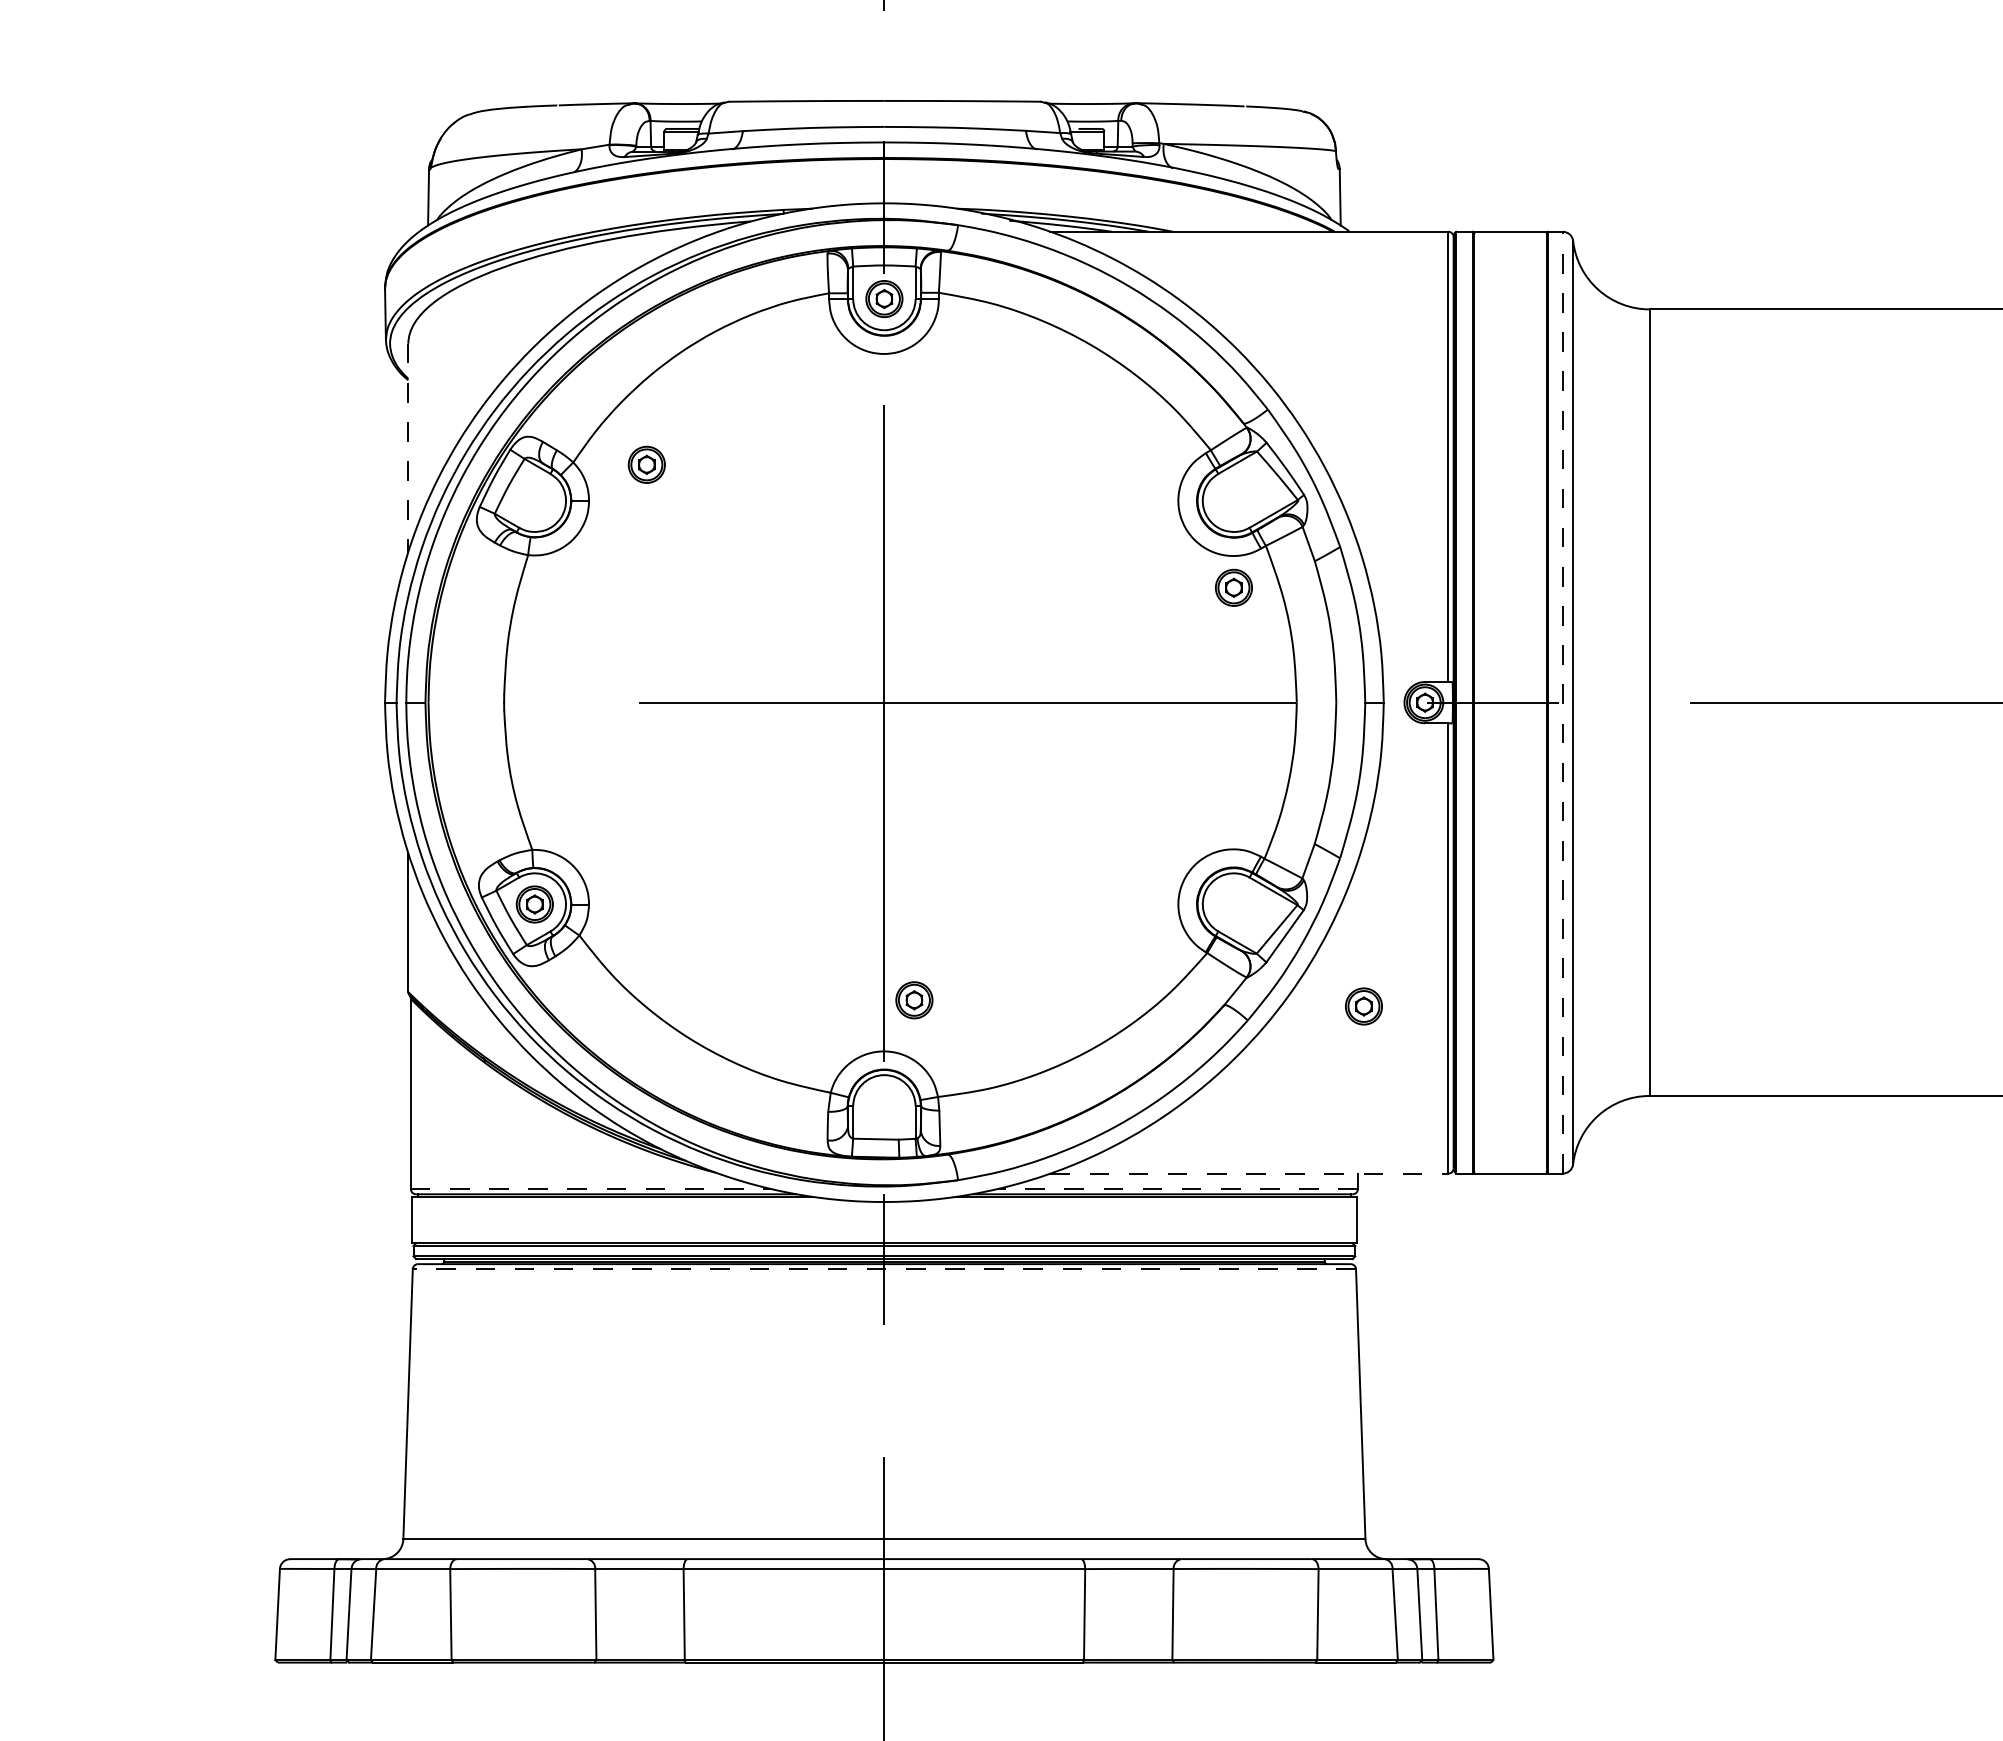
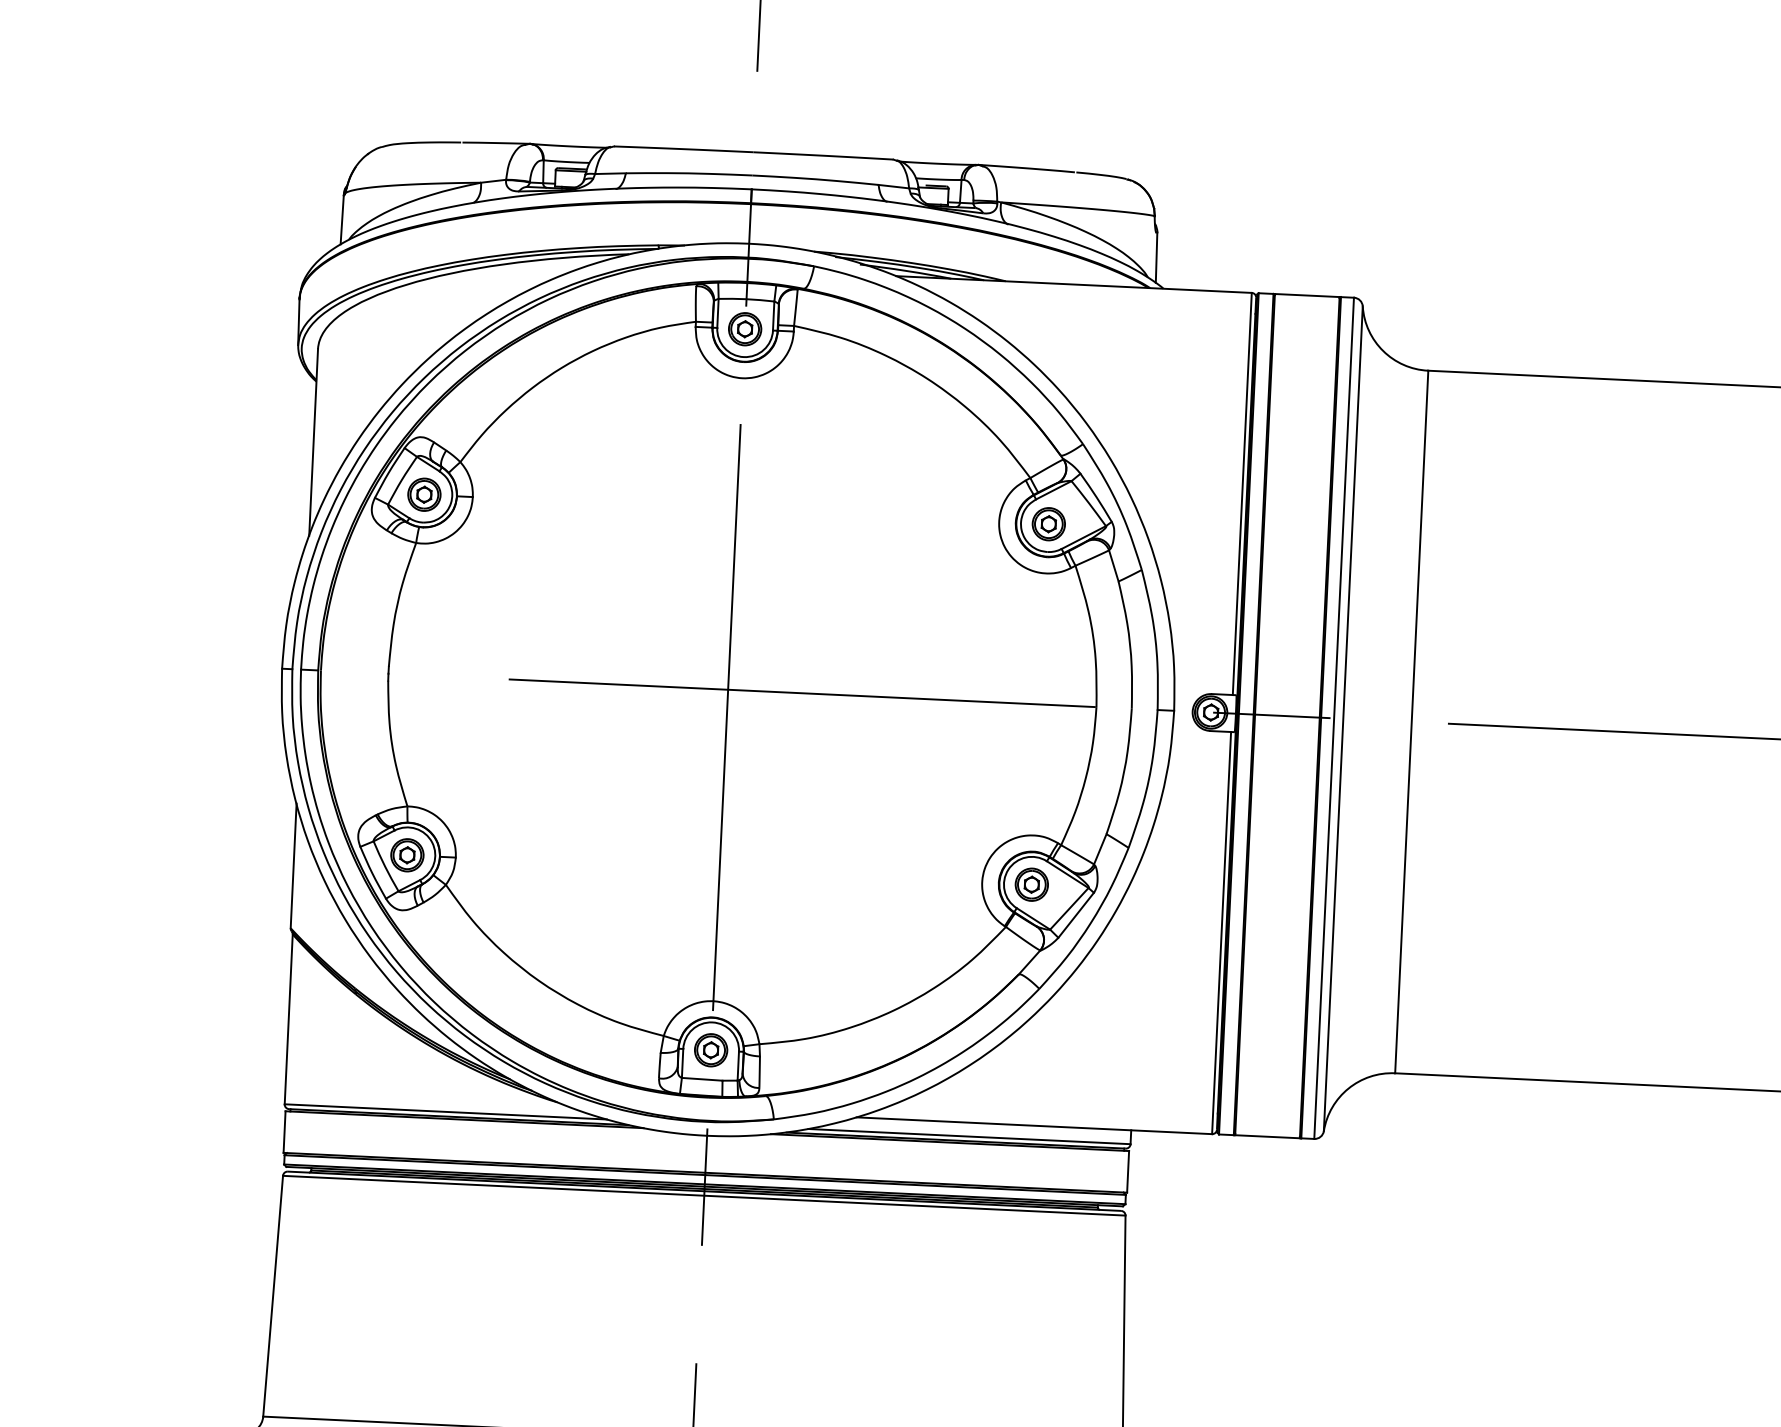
line: (408, 448) -> (313, 442), dashed -> solid
part: (646, 464) -> (424, 494), moved
part: (1233, 587) -> (1048, 523), moved
line: (1562, 702) -> (1333, 718), dashed -> solid
part: (914, 1000) -> (711, 1050), moved
part: (1363, 1006) -> (1031, 884), moved
line: (1249, 1173) -> (1034, 1125), dashed -> solid
line: (591, 1189) -> (446, 1112), dashed -> solid
line: (1177, 1189) -> (969, 1136), dashed -> solid
line: (884, 1269) -> (704, 1196), dashed -> solid

